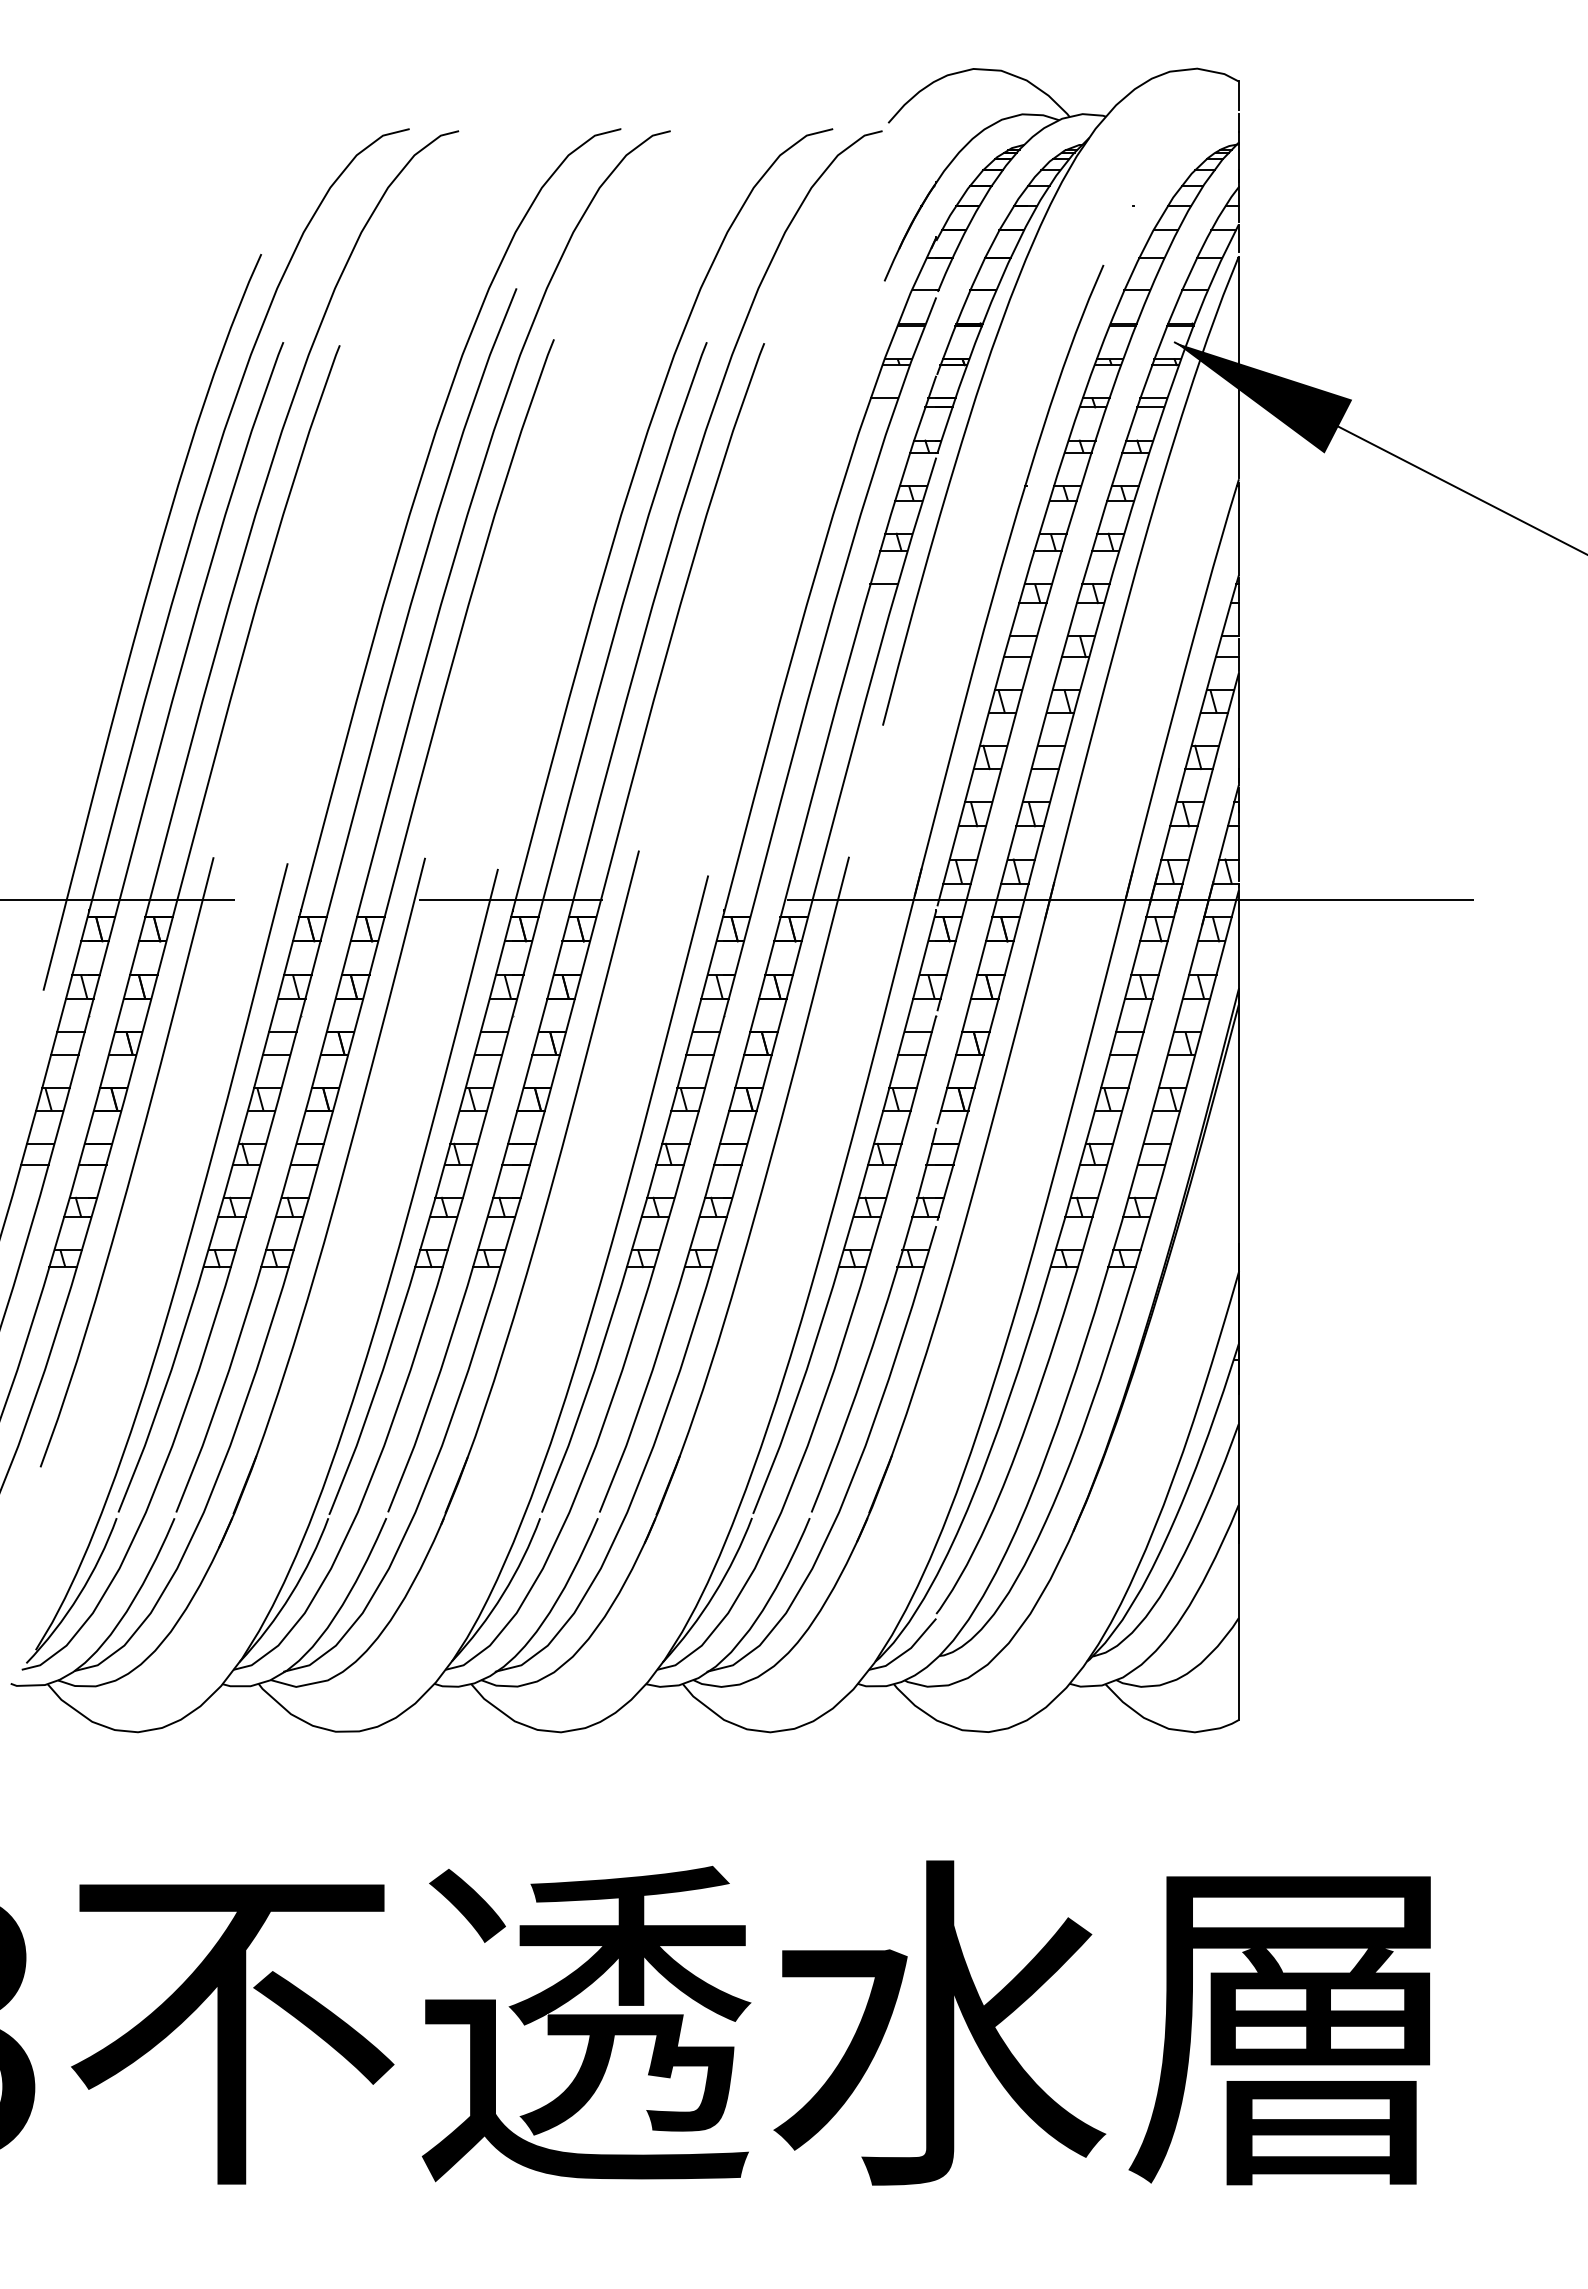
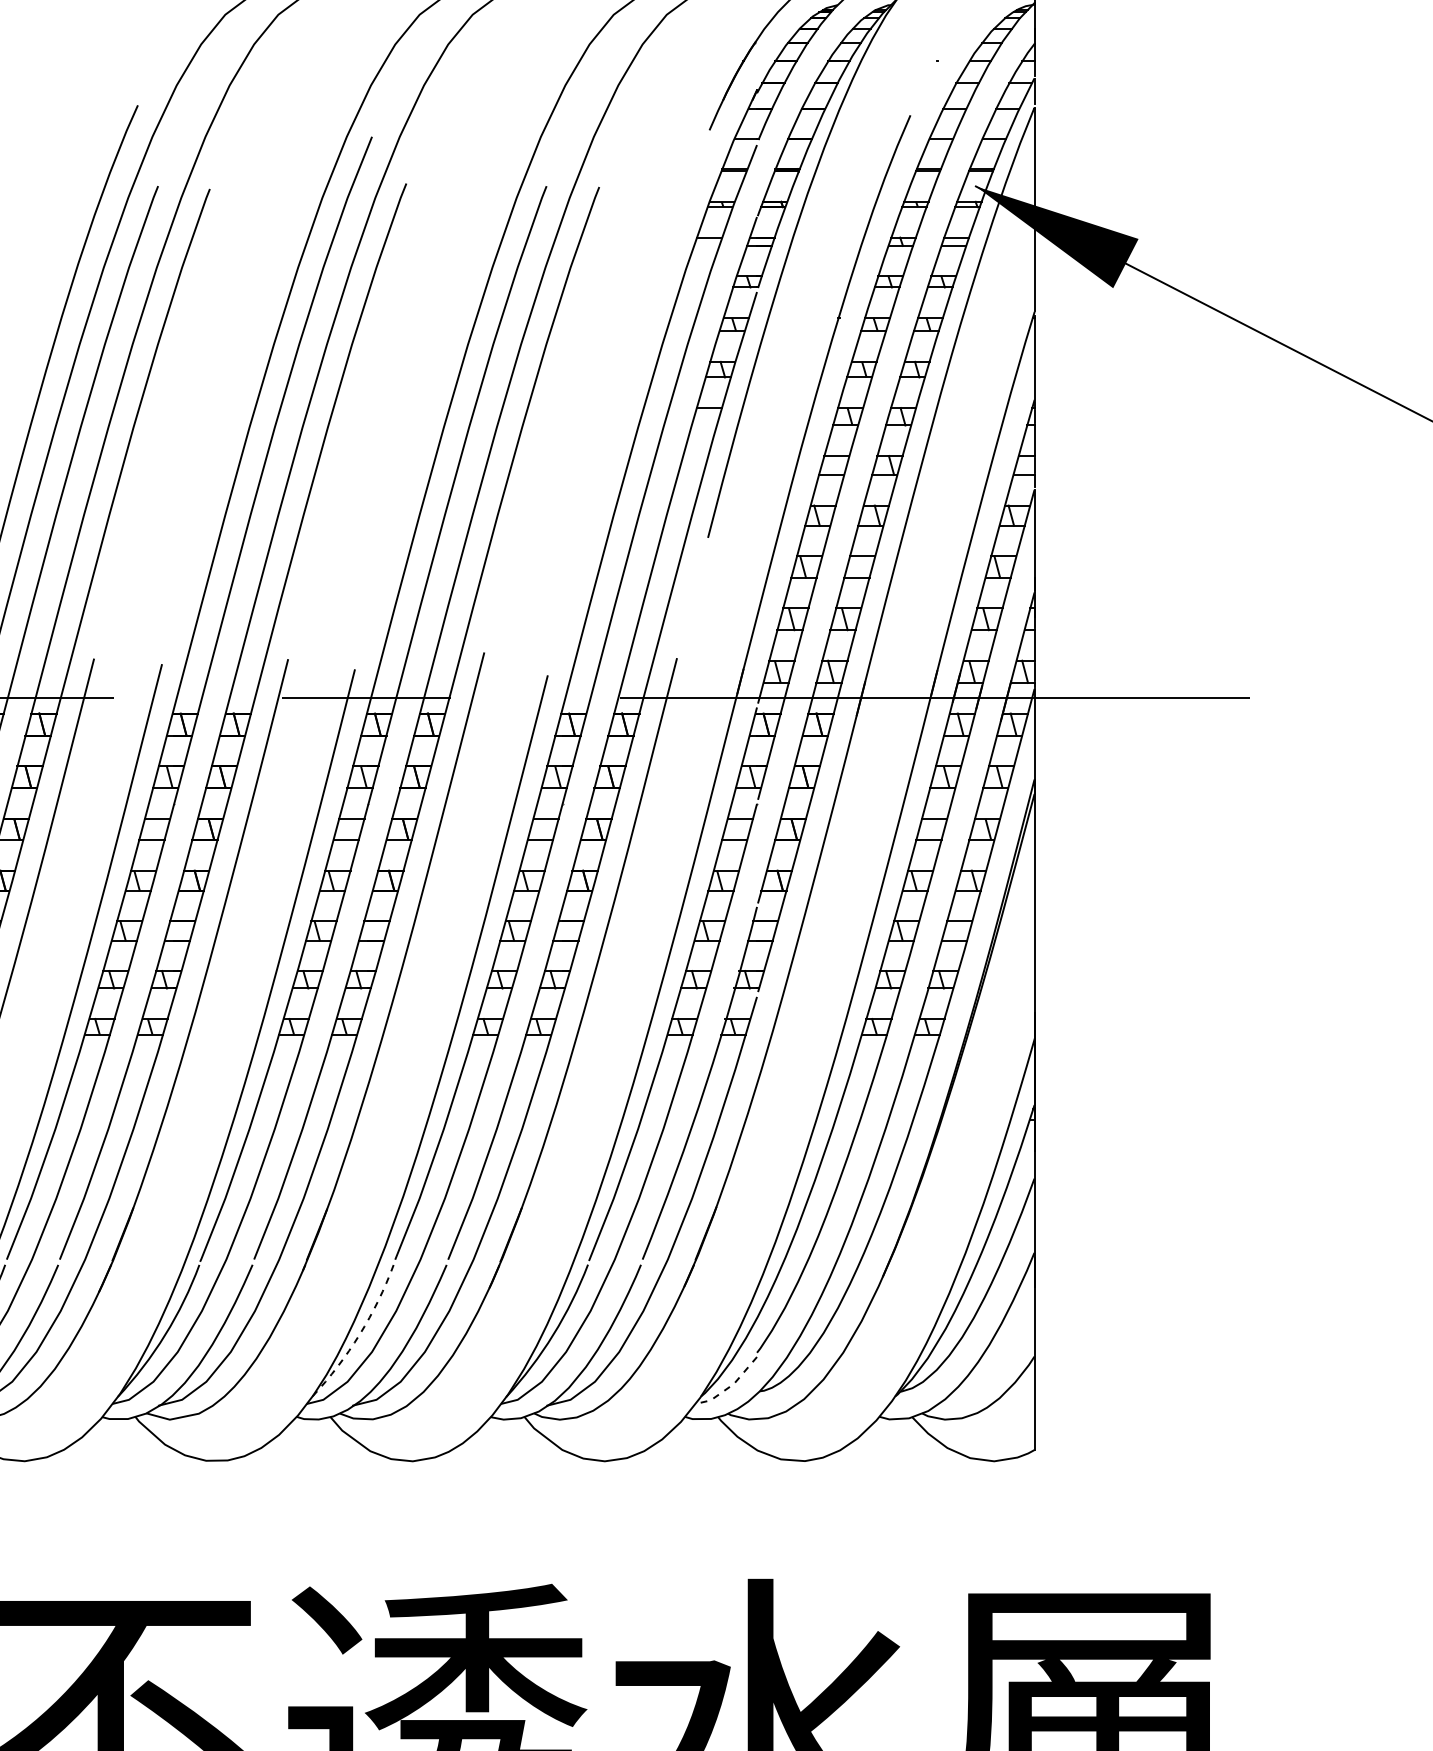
arc: (503, 1594) -> (360, 1334), solid -> dashed
line: (906, 1651) -> (729, 1387), solid -> dashed

